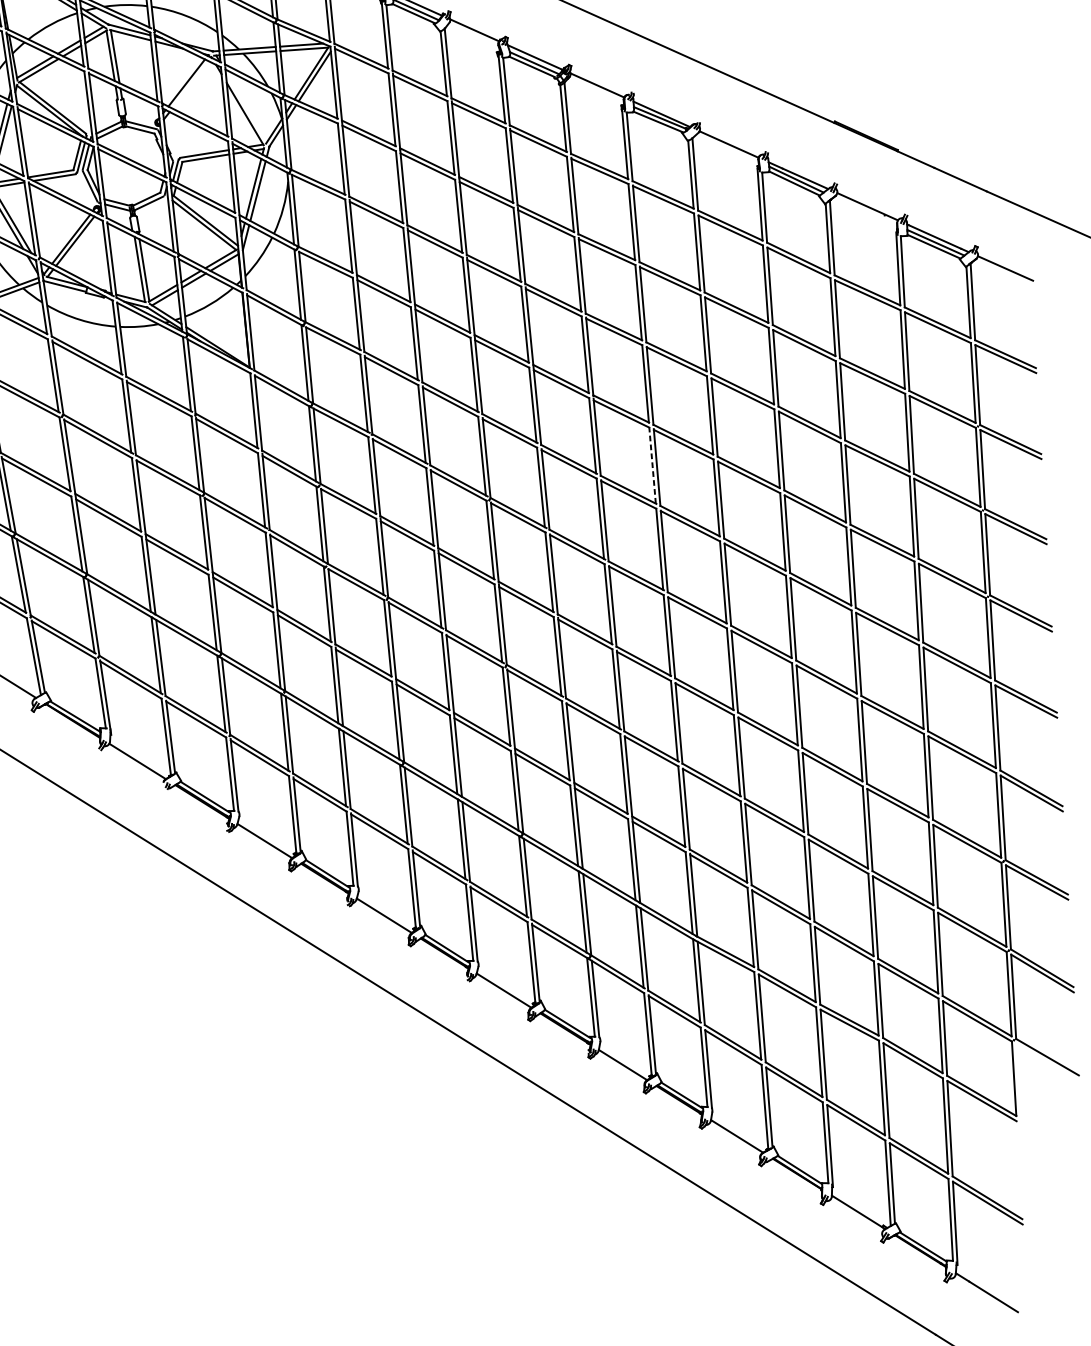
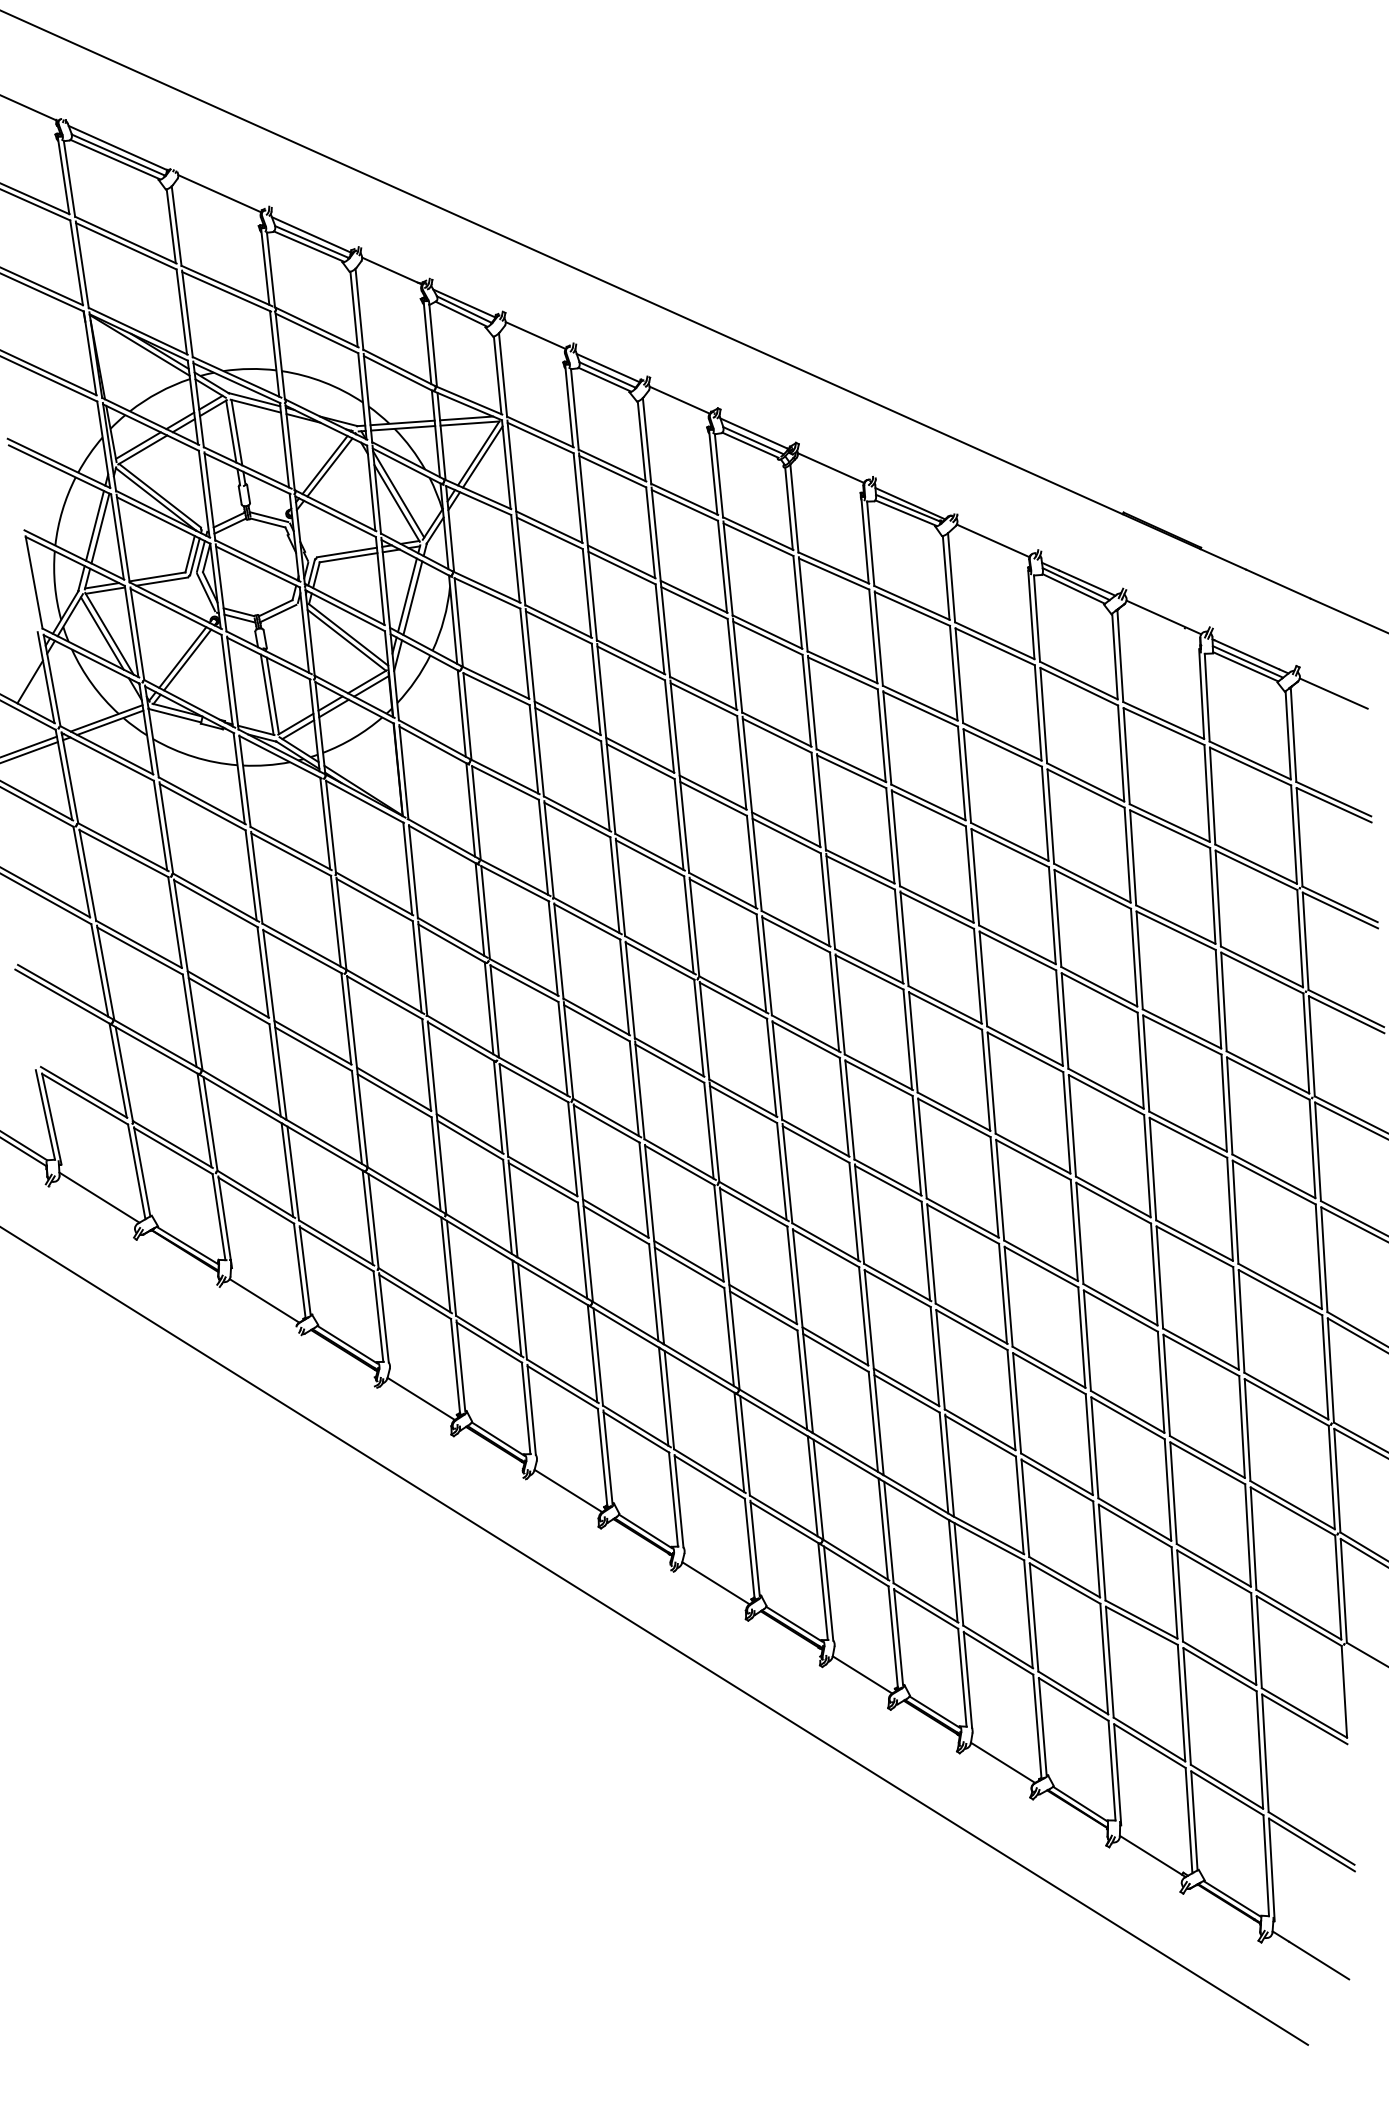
line: (190, 84) -> (329, 467), added
line: (246, 106) -> (398, 494), added
line: (652, 465) -> (898, 936), dashed -> solid

